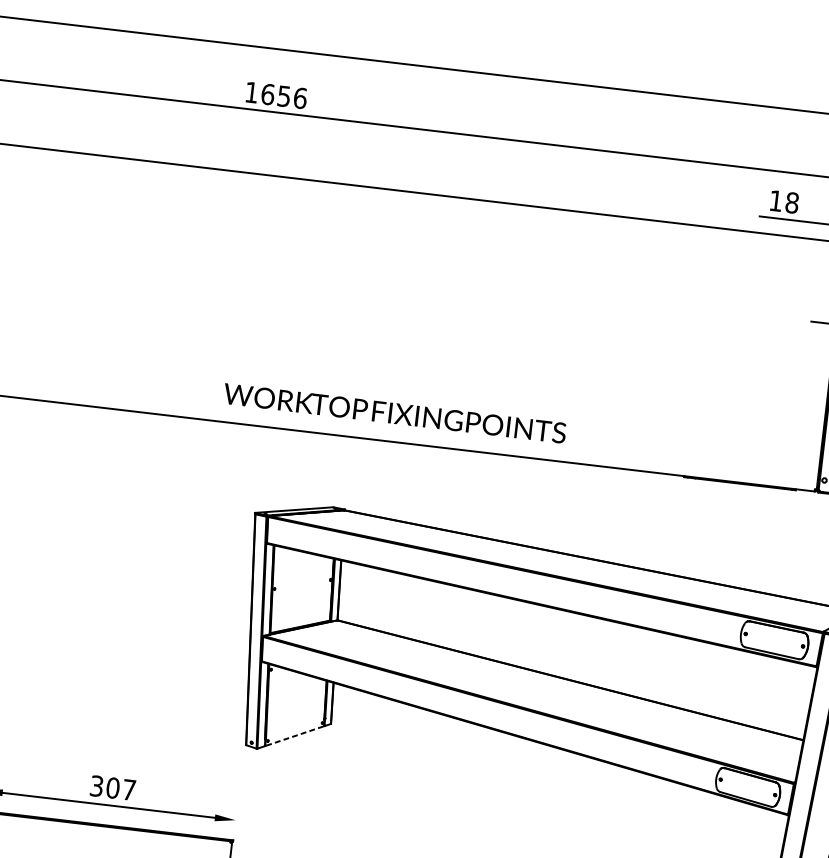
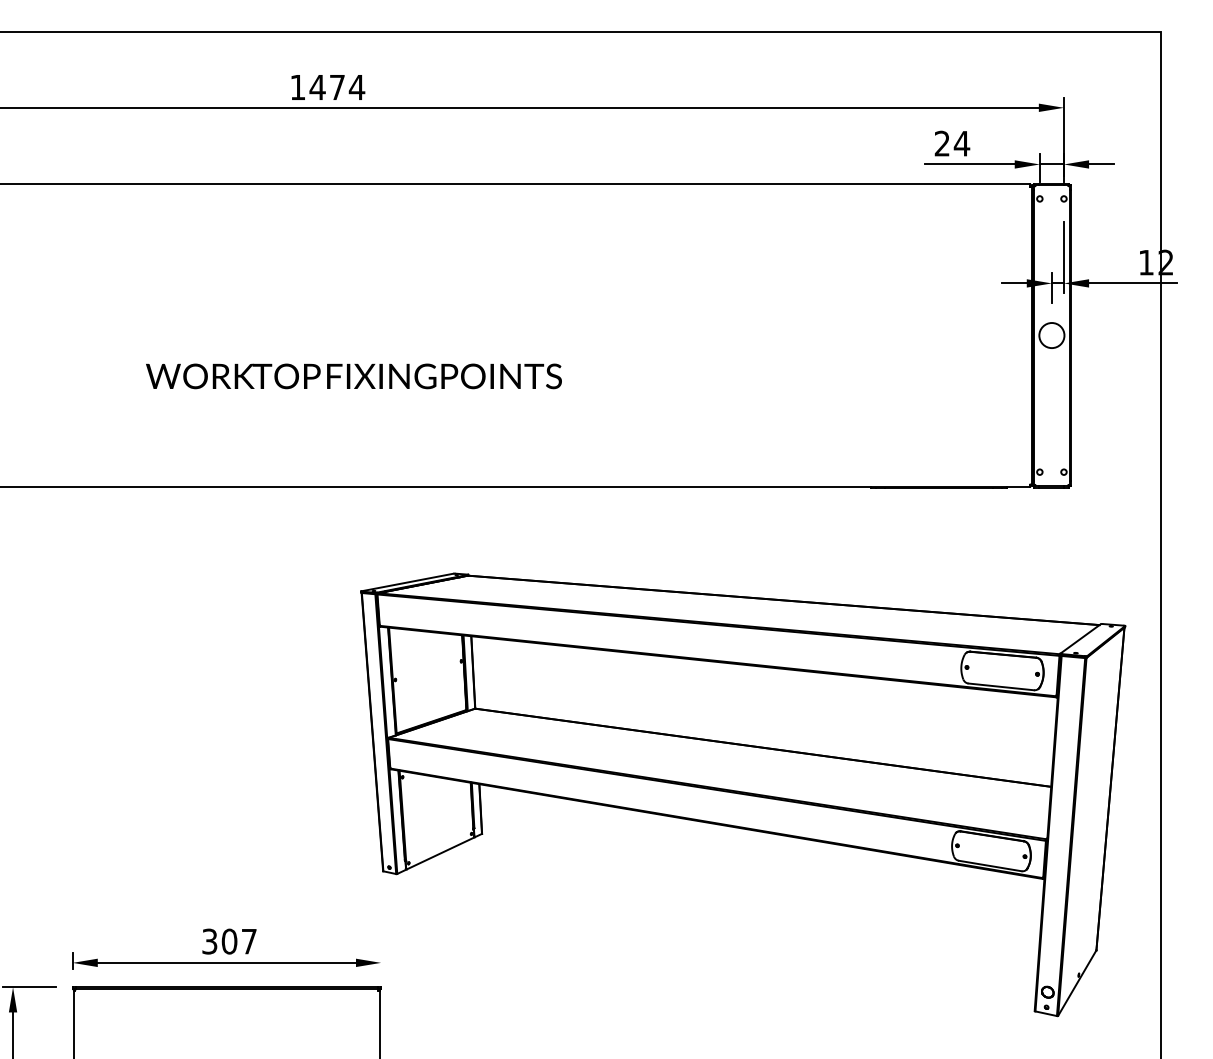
text: (284, 96) -> (337, 87), 1656 -> 1474
text: (784, 201) -> (952, 143), 18 -> 24
text: (394, 413) -> (353, 376), moved
line: (294, 736) -> (440, 853), dashed -> solid

